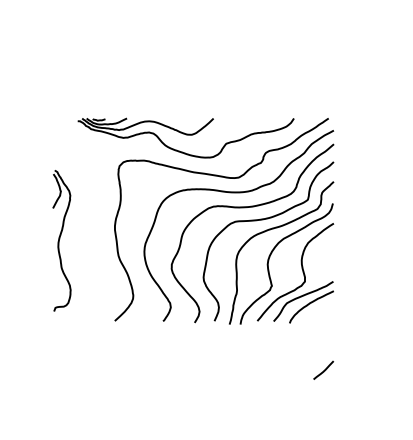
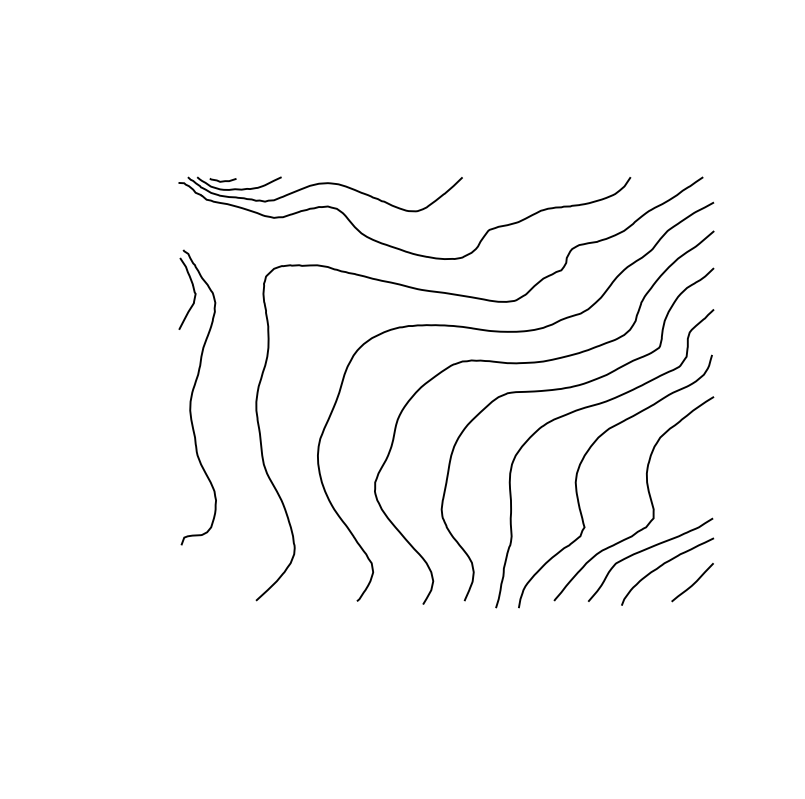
part: (61, 240) -> (196, 396), moved
curve: (324, 369) -> (694, 580), moved

